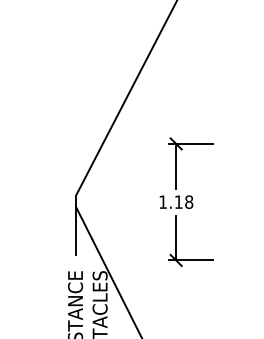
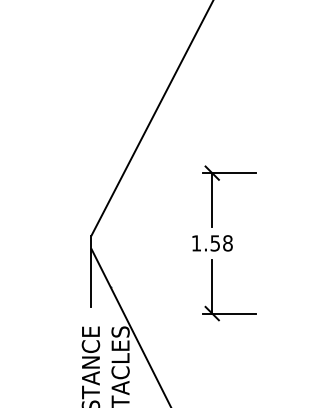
text: (178, 202) -> (214, 243), 1.18 -> 1.58

